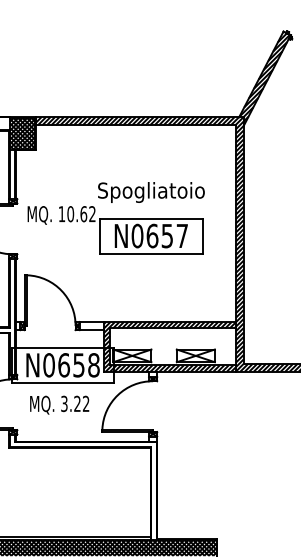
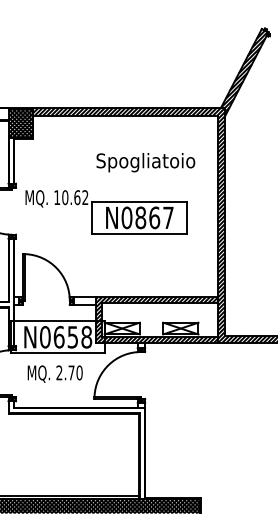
text: (151, 192) -> (145, 162), moved
text: (159, 235) -> (147, 217), N0657 -> N0867
text: (75, 403) -> (69, 372), 3.22 -> 2.70

